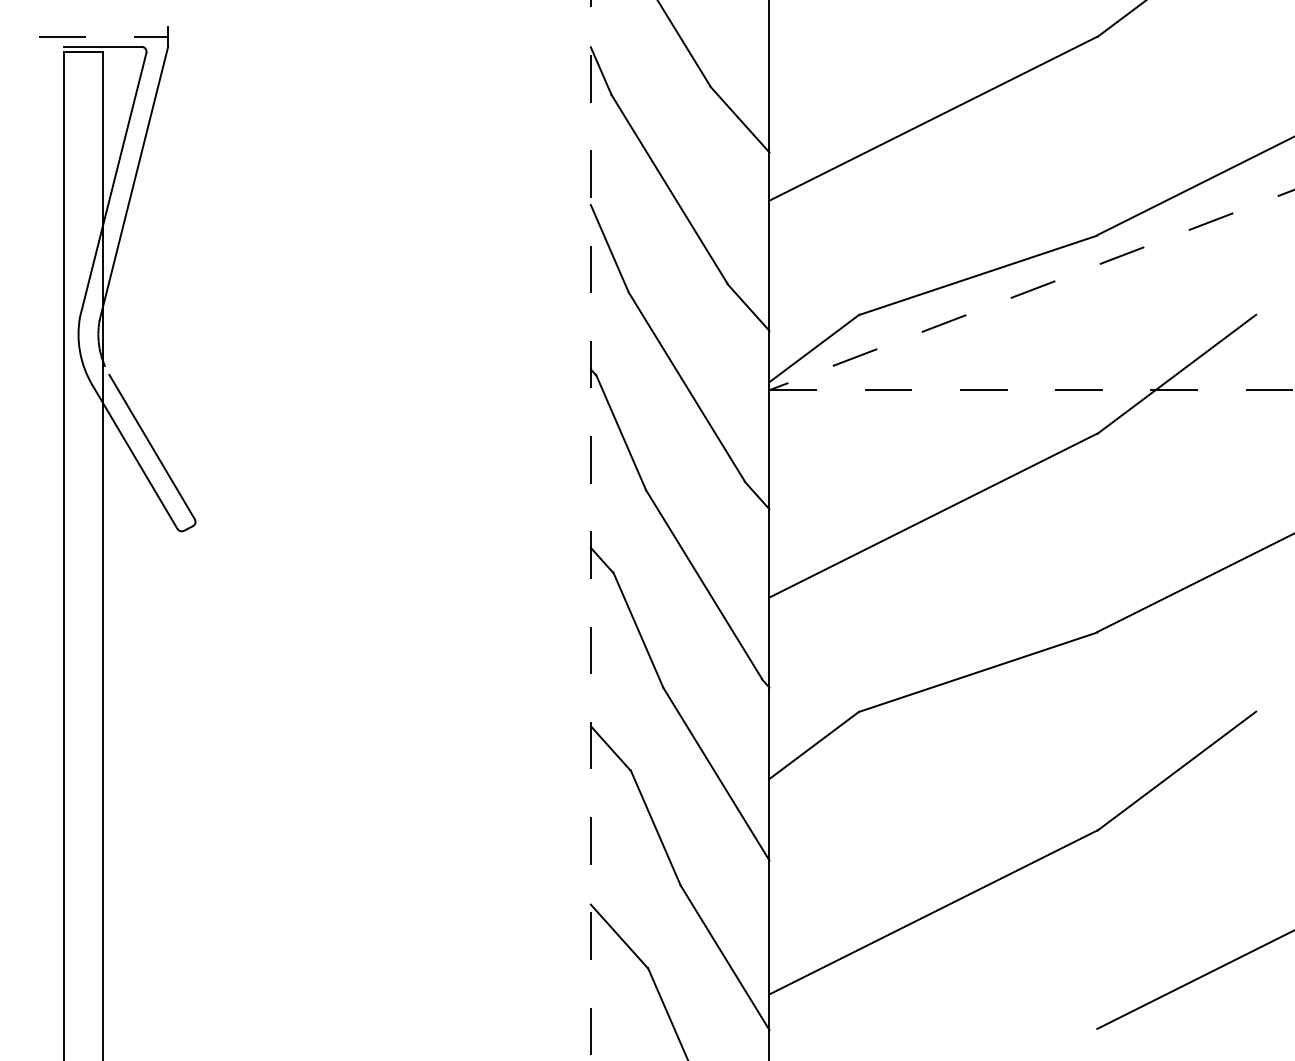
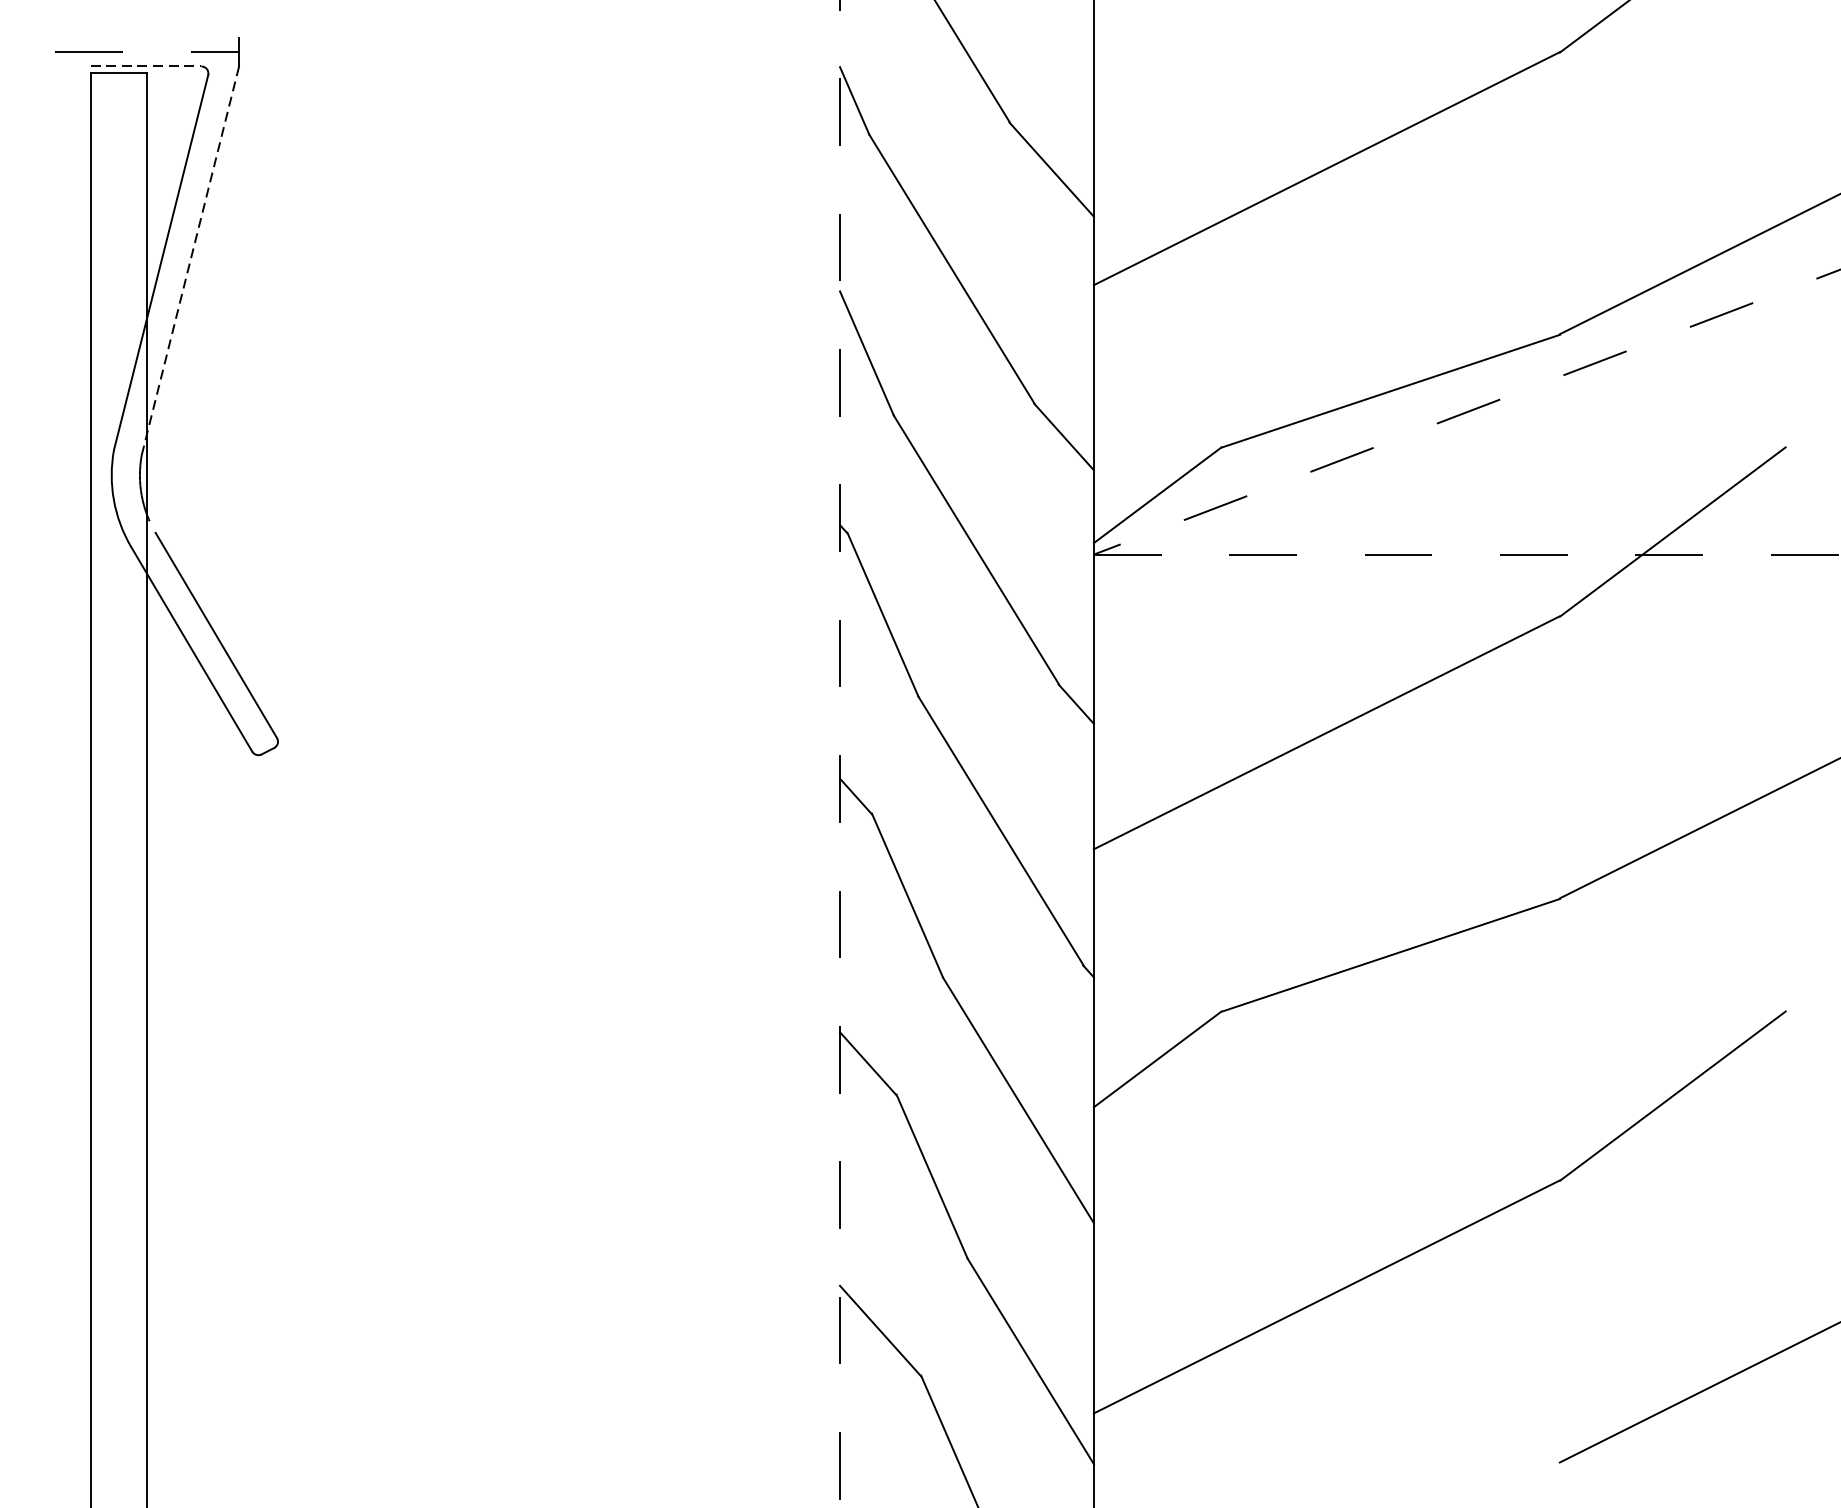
line: (102, 46) -> (145, 65), solid -> dashed
line: (133, 183) -> (189, 260), solid -> dashed

